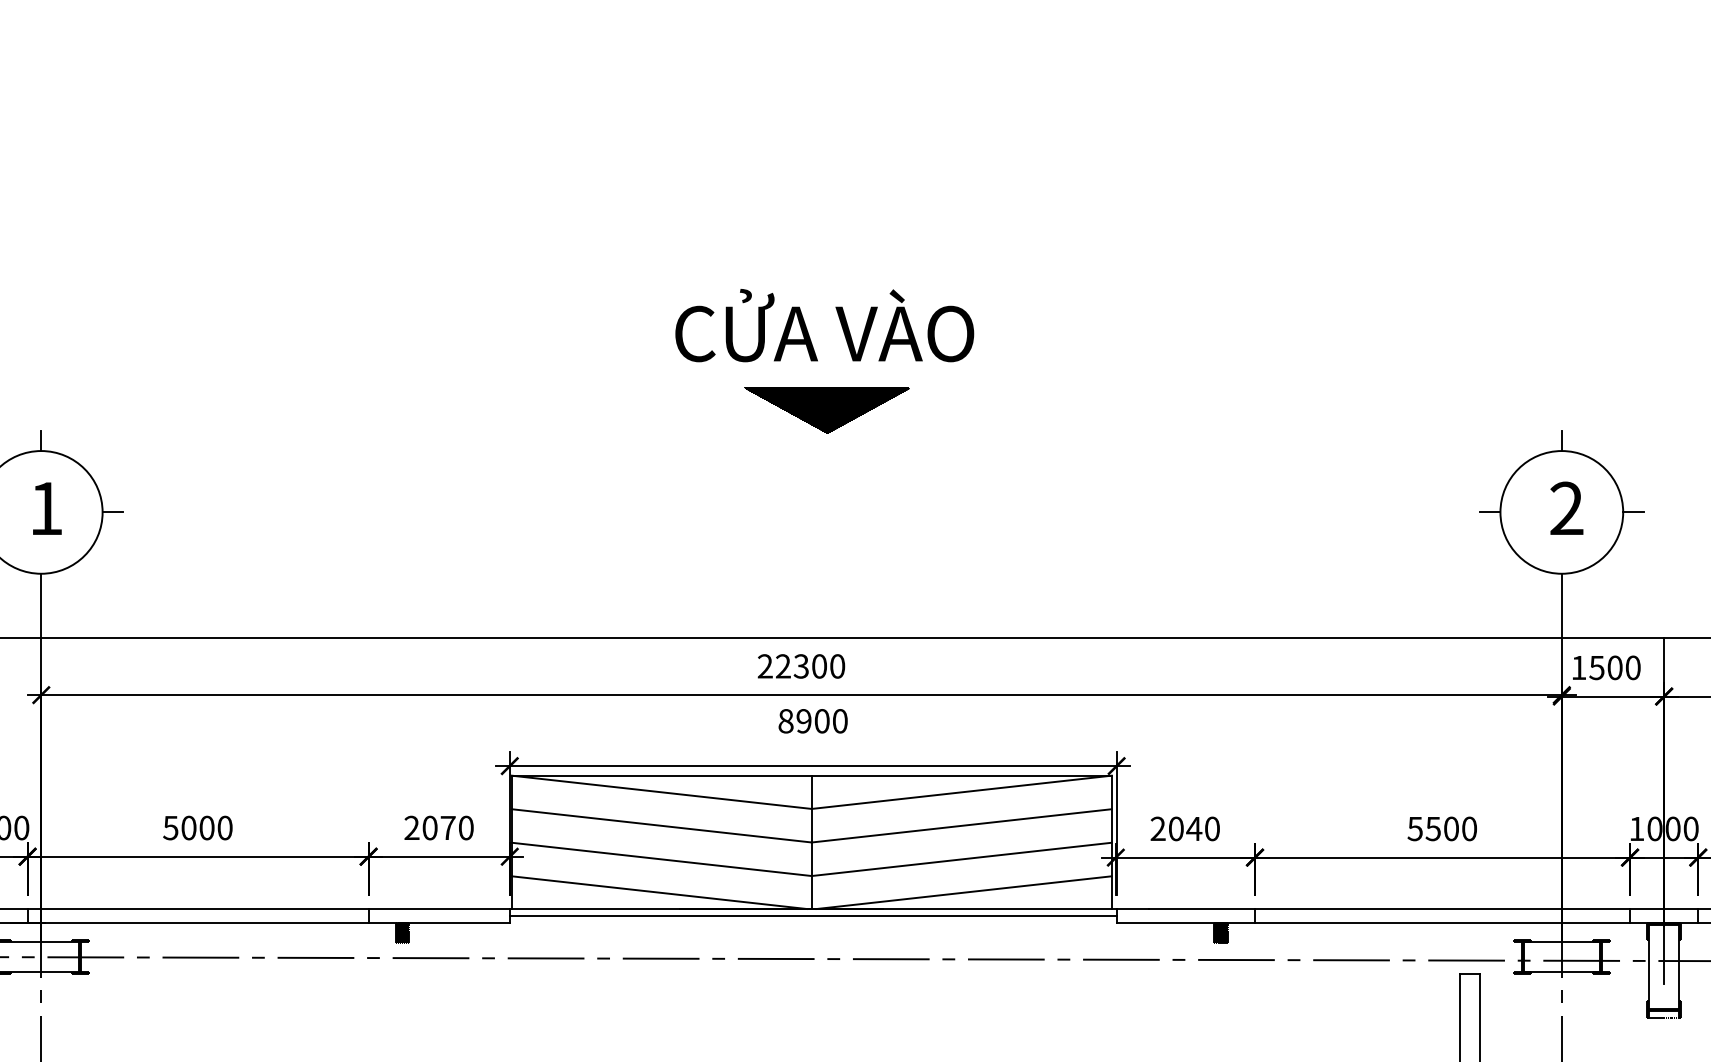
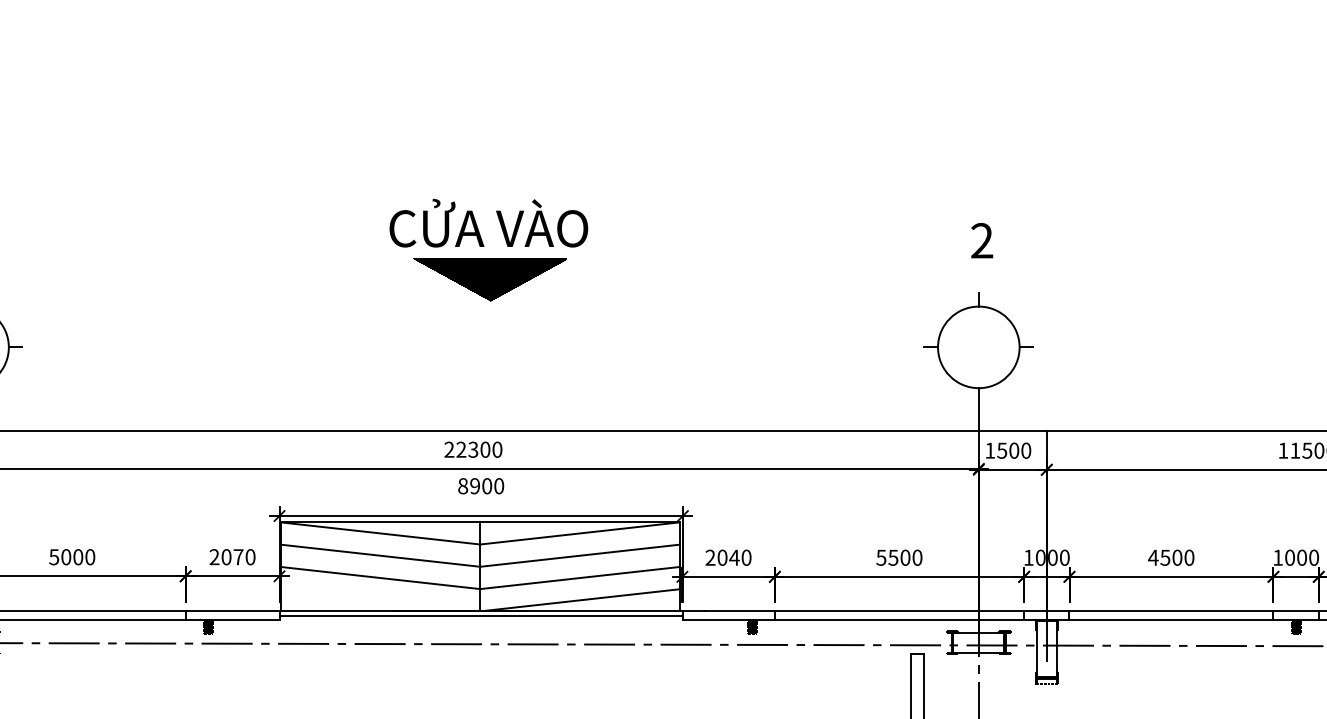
part: (827, 410) -> (490, 279), size x1.4
text: (1567, 508) -> (982, 240), moved
line: (658, 893) -> (378, 600), removed

